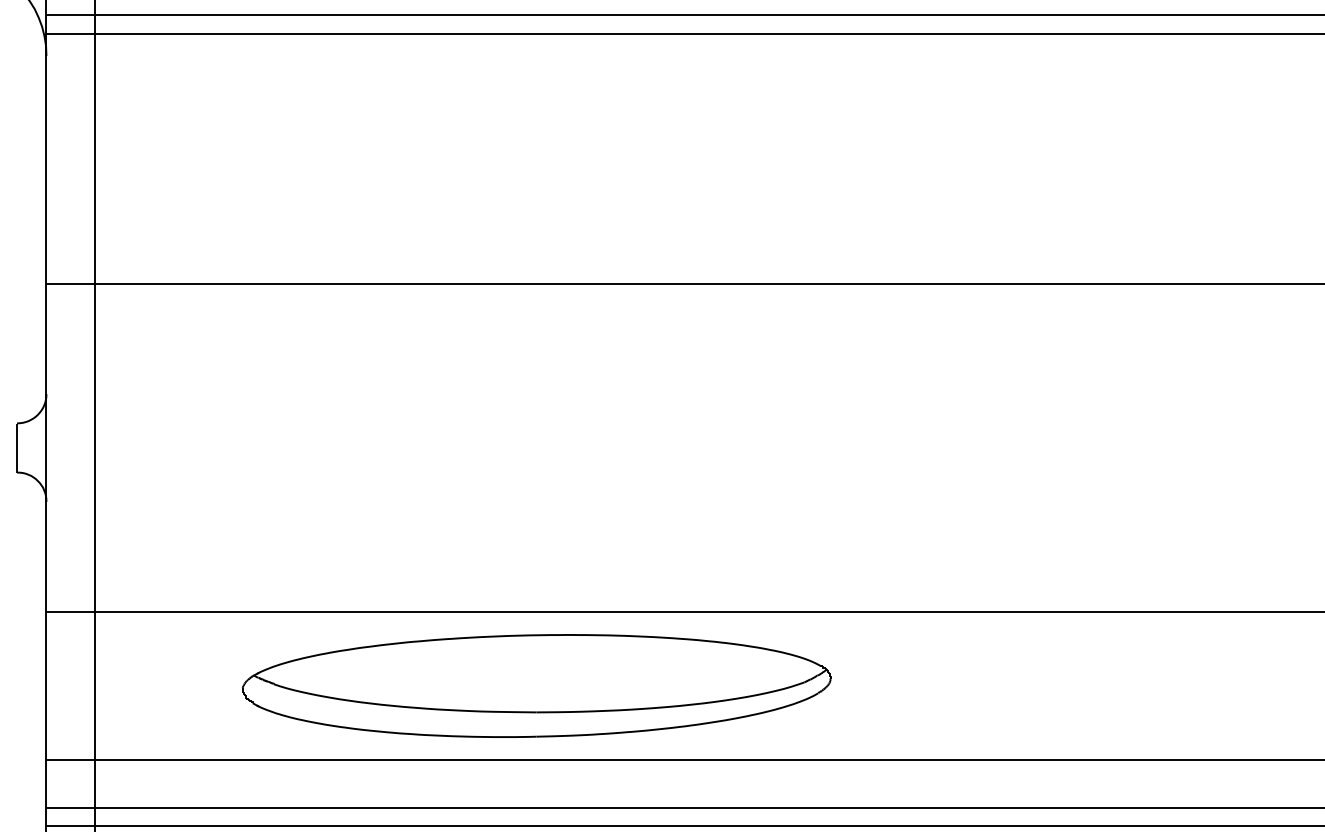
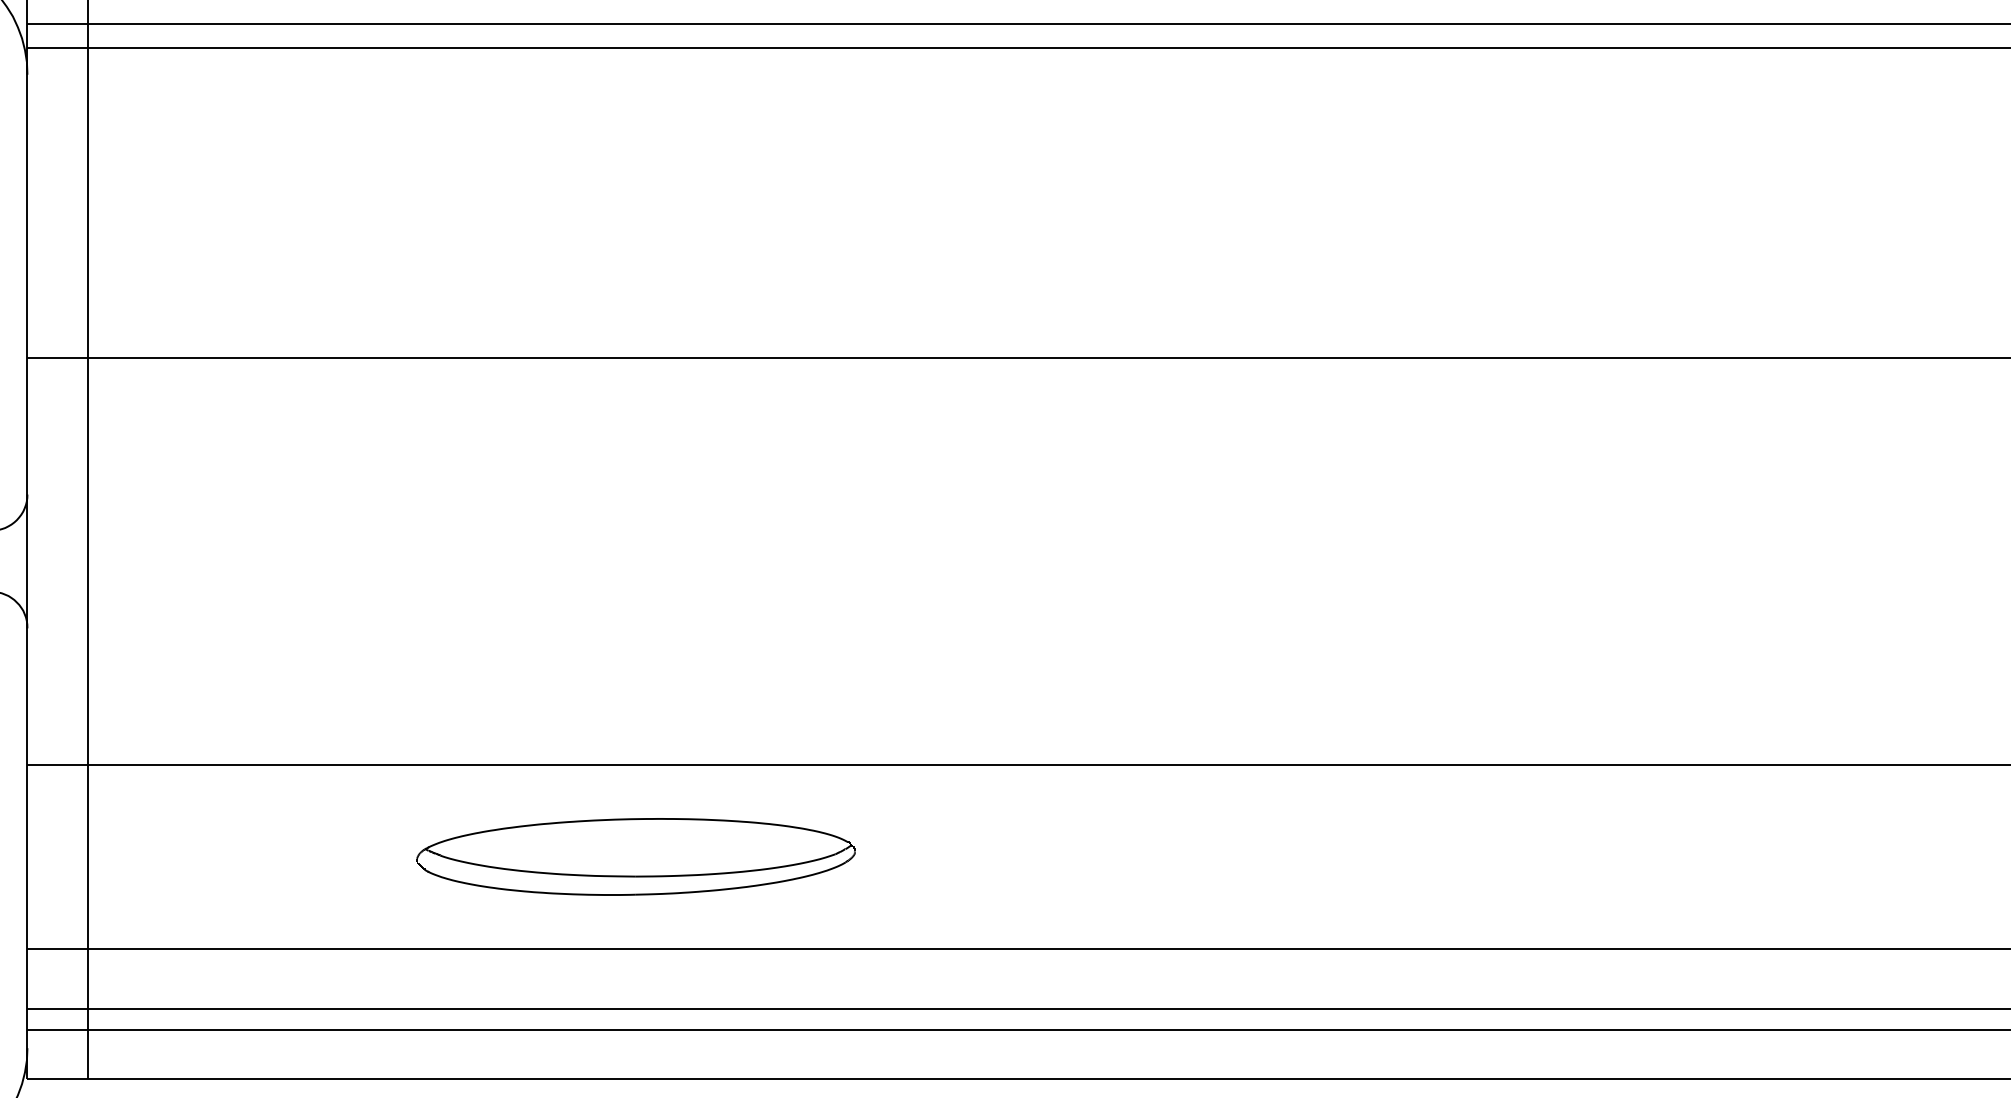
part: (536, 685) -> (635, 856), size x0.6

